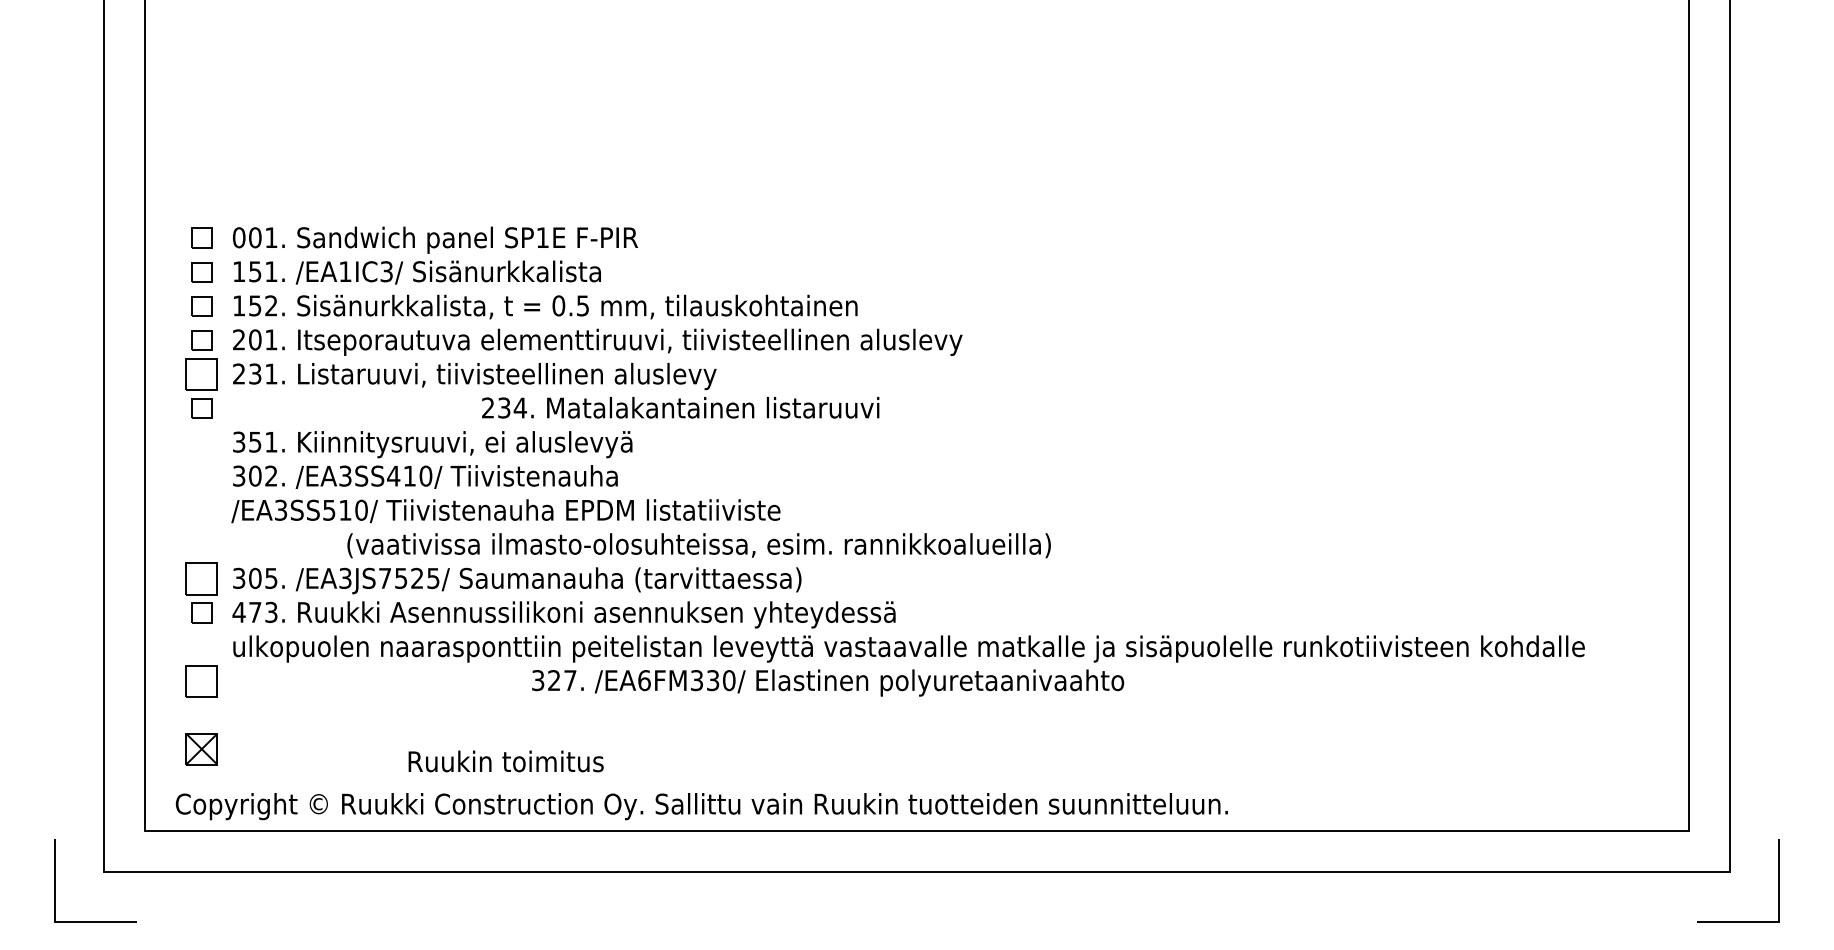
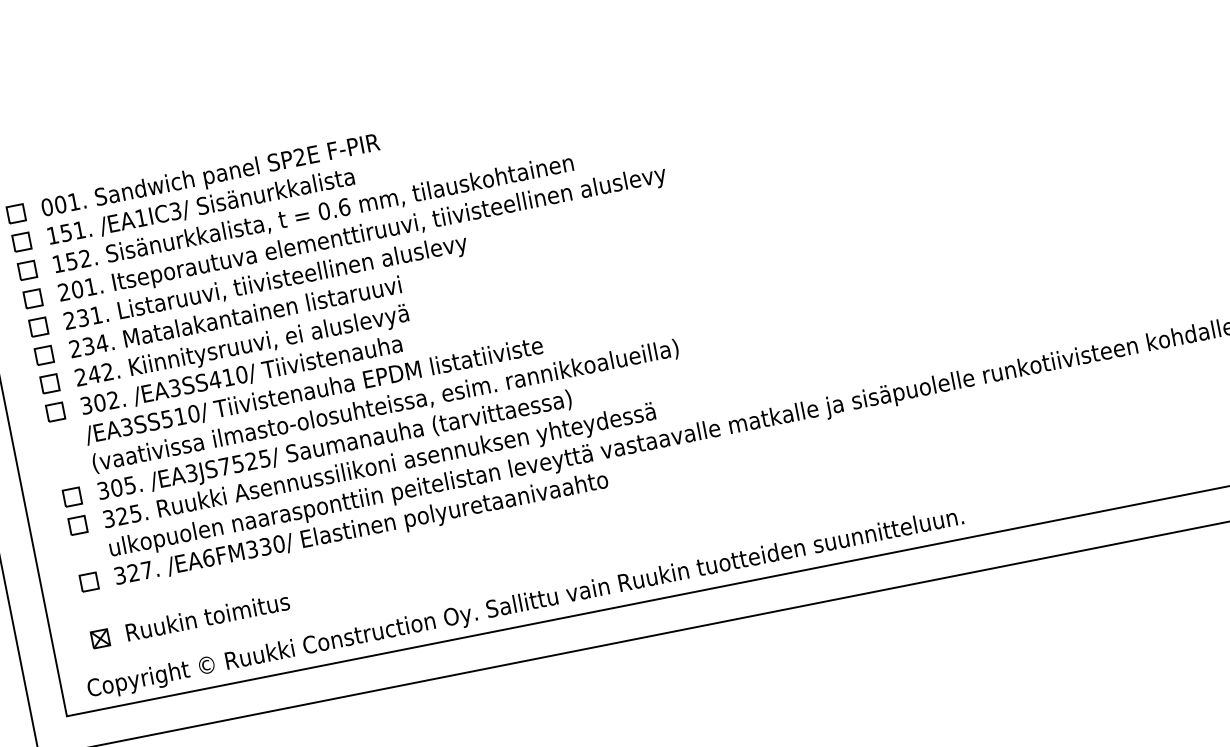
text: (542, 237) -> (299, 157), SP1E -> SP2E
text: (582, 305) -> (343, 207), 0.5 -> 0.6
part: (201, 374) -> (38, 327), size x0.62
text: (680, 407) -> (235, 316), moved
text: (255, 441) -> (94, 374), 351. -> 242.
part: (201, 442) -> (49, 383), added
part: (201, 476) -> (55, 412), added
text: (698, 545) -> (385, 406), moved
part: (201, 578) -> (72, 496), size x0.62
text: (254, 611) -> (121, 515), 473. -> 325.
part: (201, 680) -> (88, 581), size x0.62
text: (828, 682) -> (361, 529), moved
part: (201, 749) -> (100, 639), size x0.62
text: (505, 761) -> (207, 617), moved

